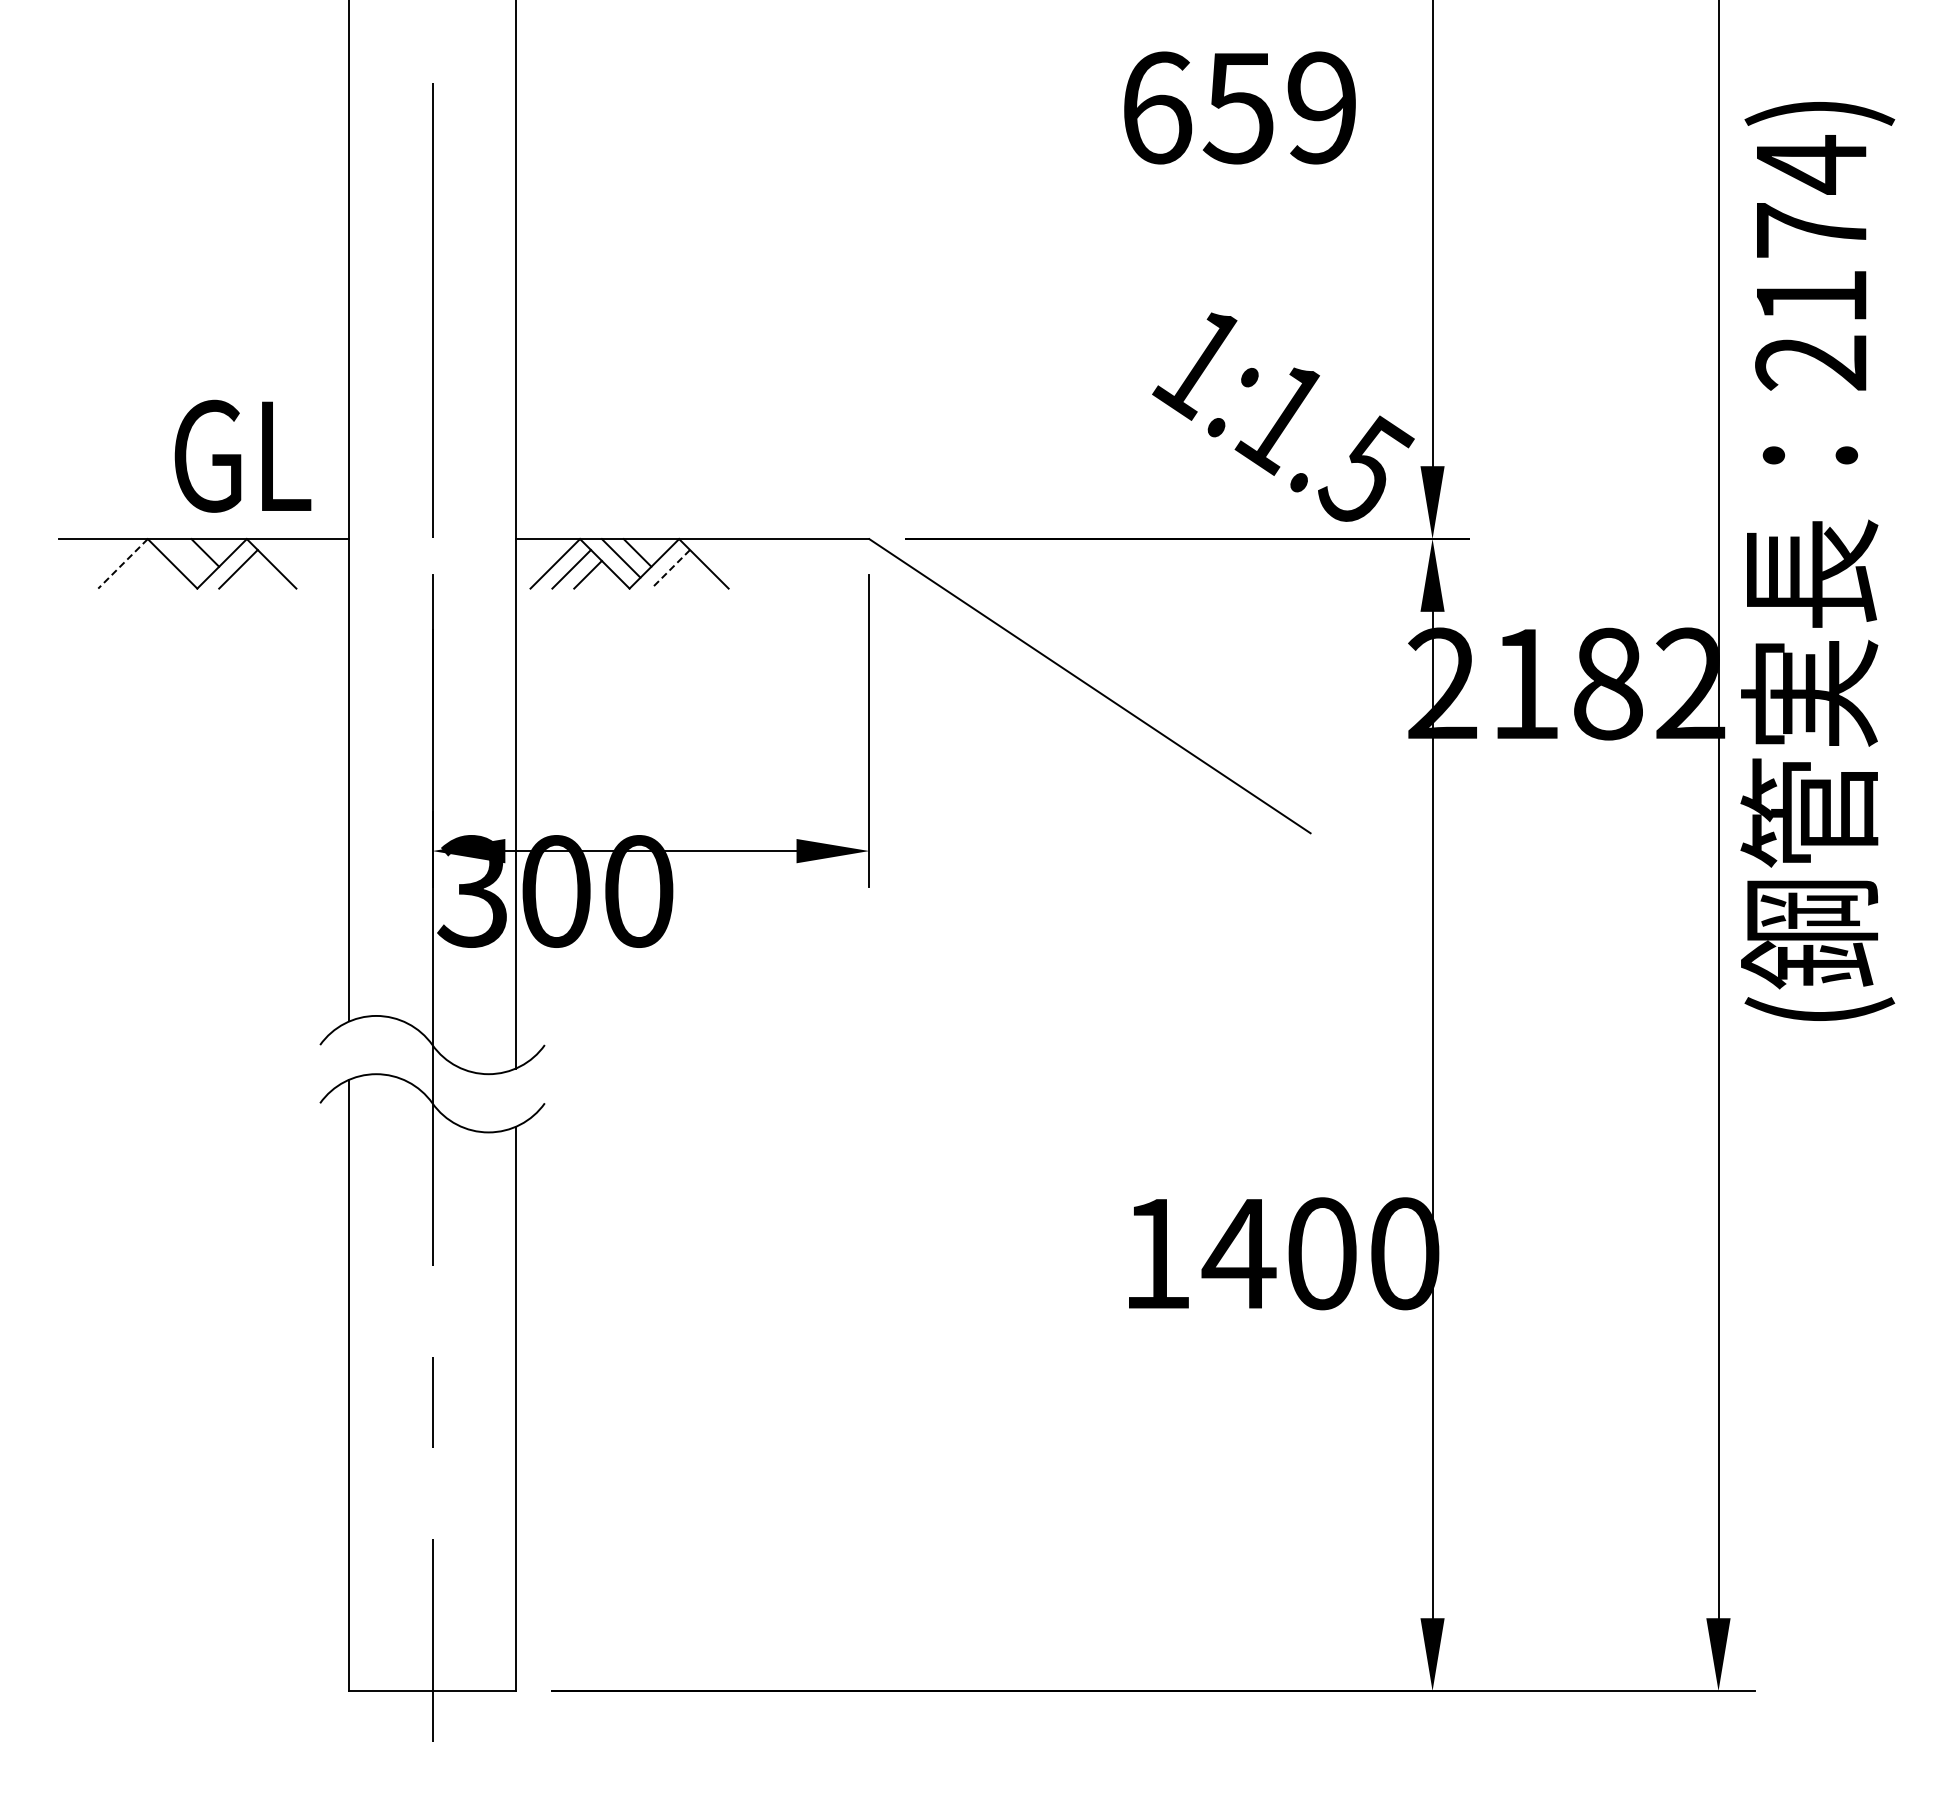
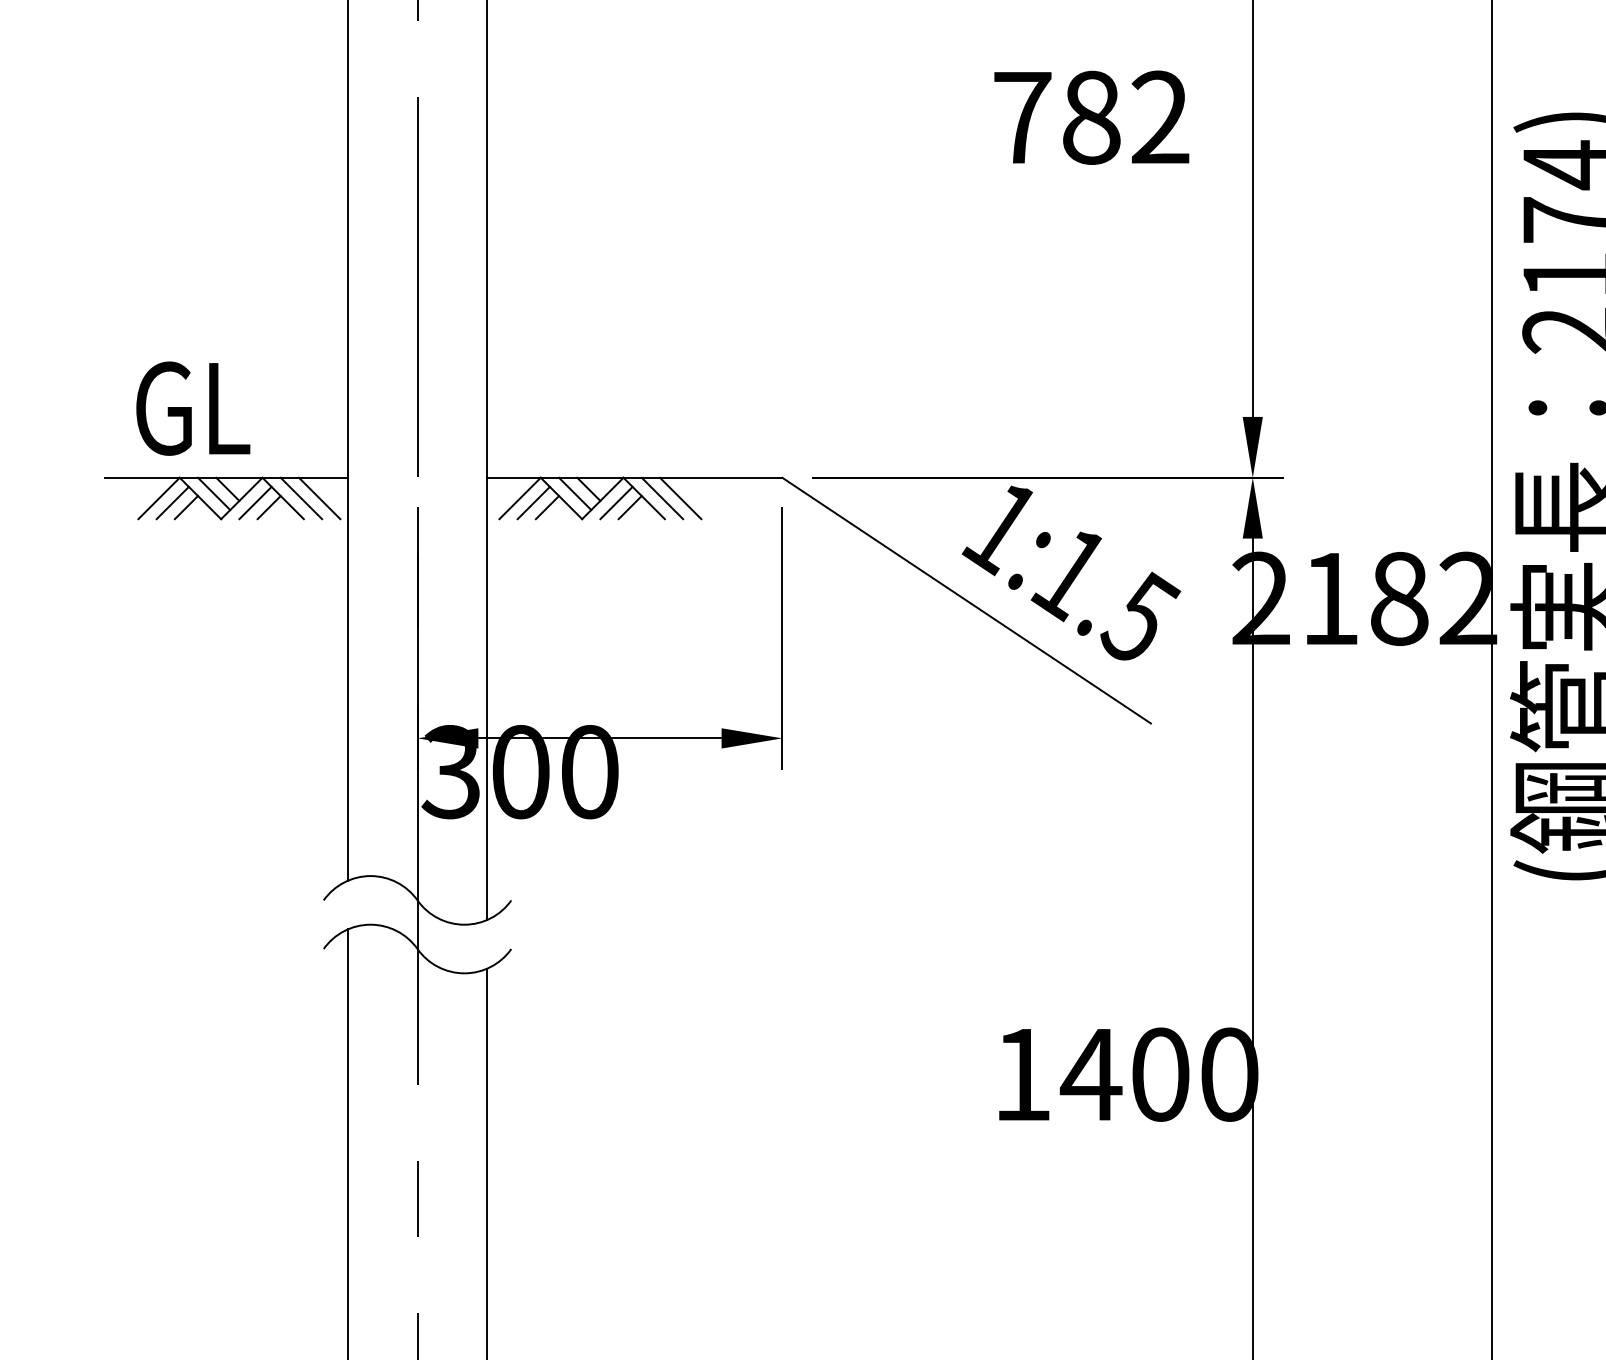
text: (1239, 107) -> (1091, 117), 659 -> 782
text: (1283, 416) -> (1071, 572), moved
text: (242, 455) -> (192, 407), moved
line: (188, 558) -> (213, 494), added
line: (293, 563) -> (301, 498), added
line: (315, 563) -> (319, 498), added
line: (725, 563) -> (662, 498), added
line: (747, 563) -> (680, 498), added
line: (122, 564) -> (158, 499), dashed -> solid
line: (139, 569) -> (172, 503), added
line: (670, 569) -> (616, 503), dashed -> solid
line: (155, 574) -> (186, 507), added
line: (254, 574) -> (268, 507), added
line: (686, 574) -> (629, 507), added

